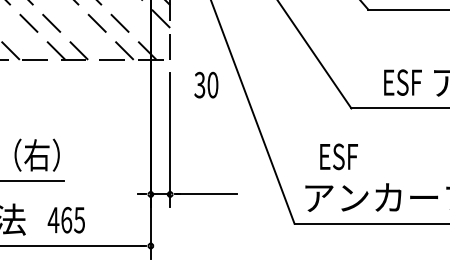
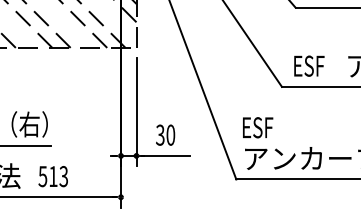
text: (403, 81) -> (309, 65), moved
text: (206, 84) -> (165, 134), moved
text: (339, 156) -> (258, 127), moved
text: (66, 220) -> (53, 176), 465 -> 513

